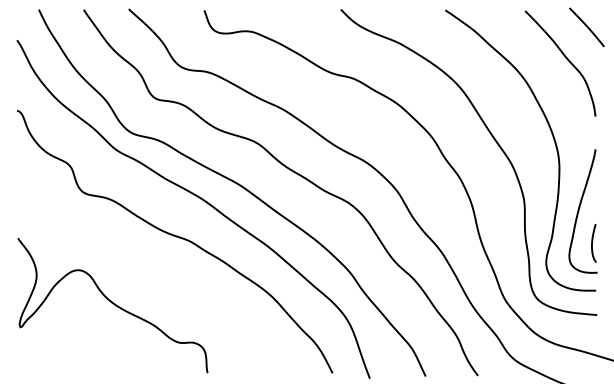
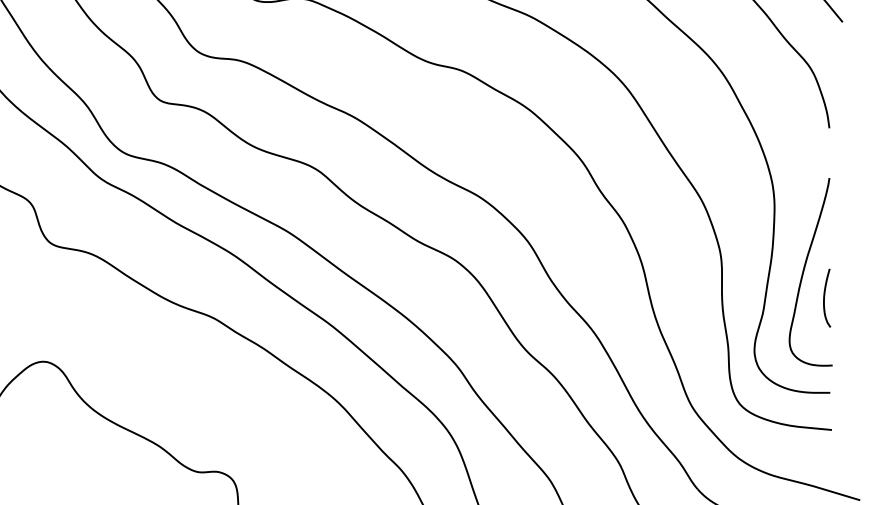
curve: (592, 243) -> (824, 298), moved

